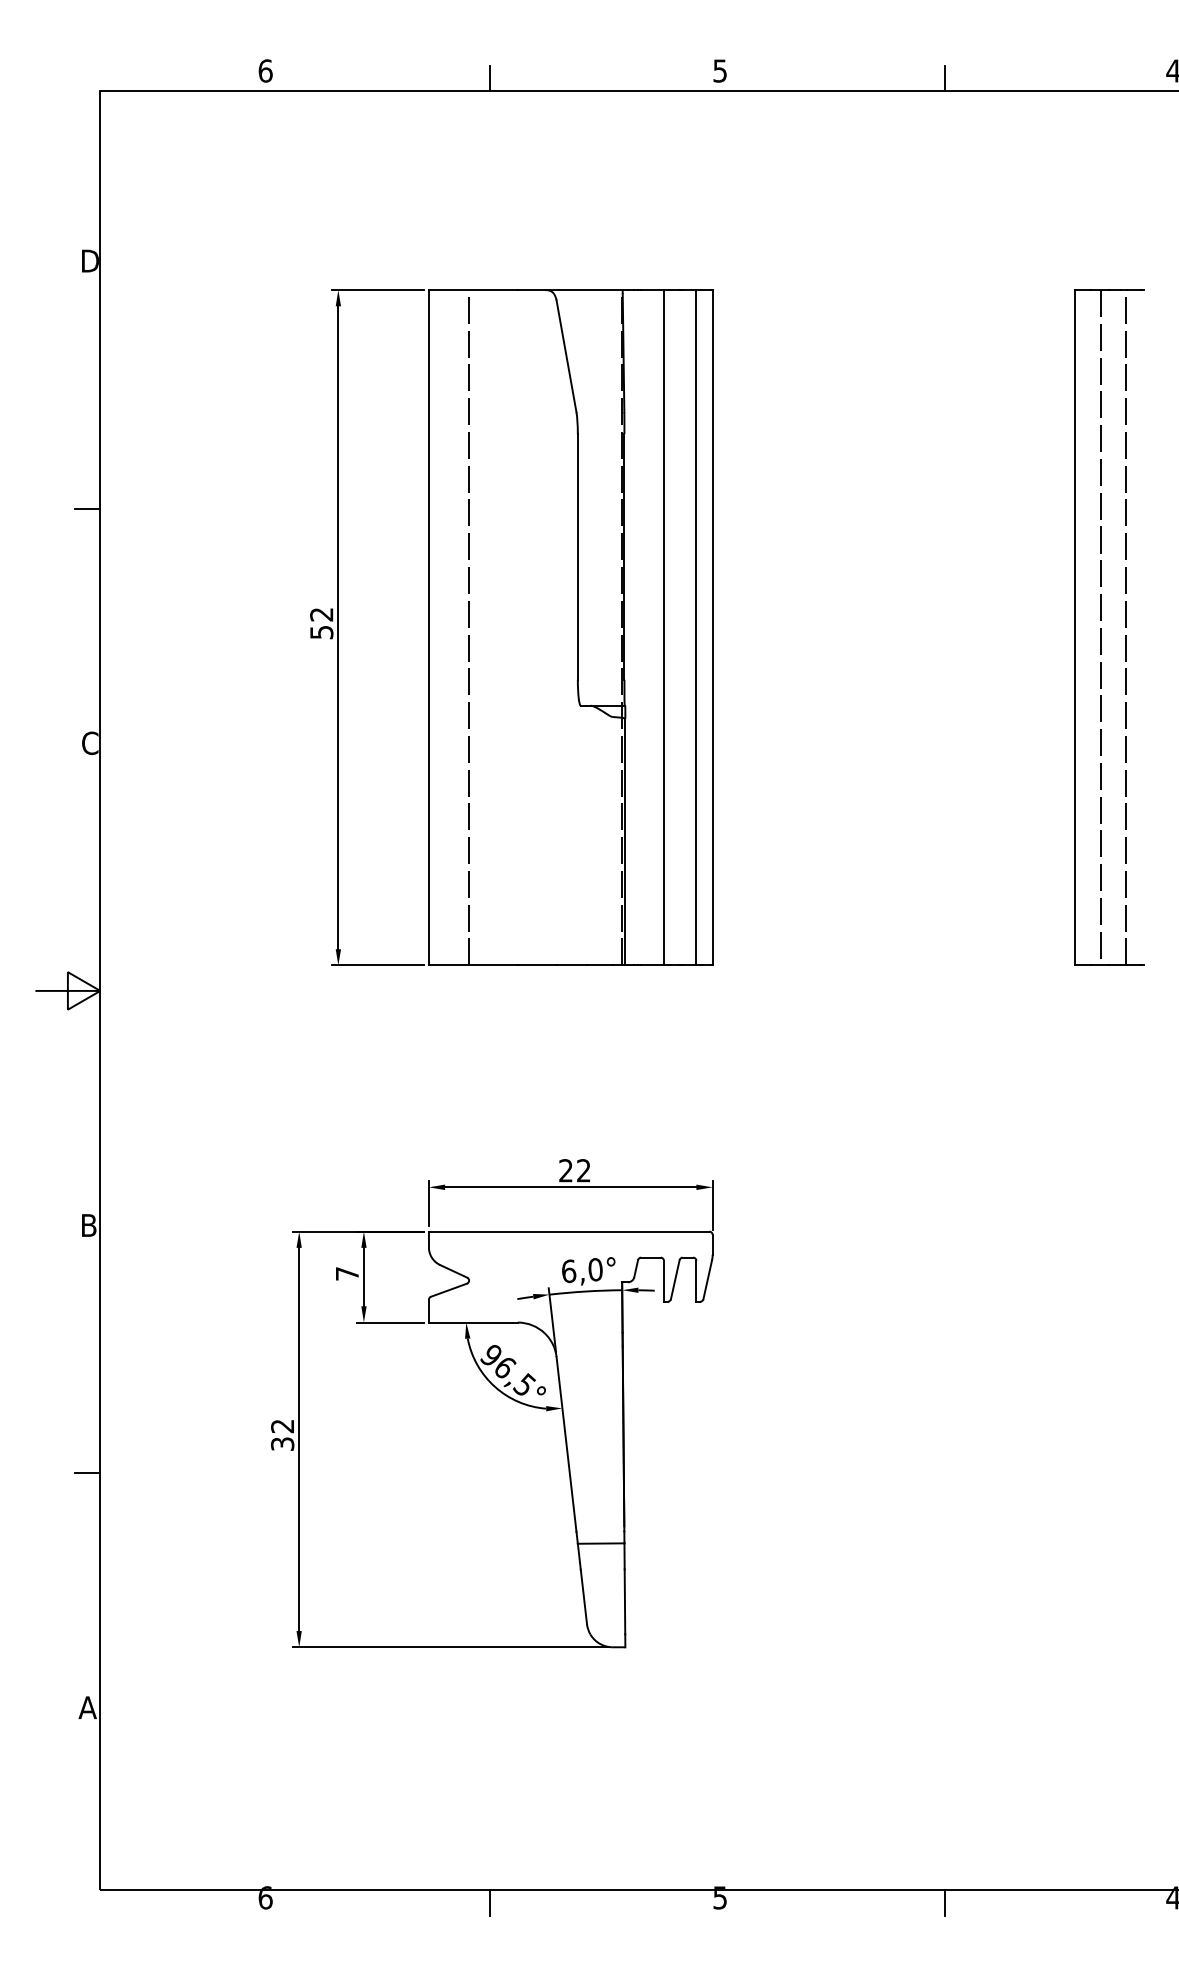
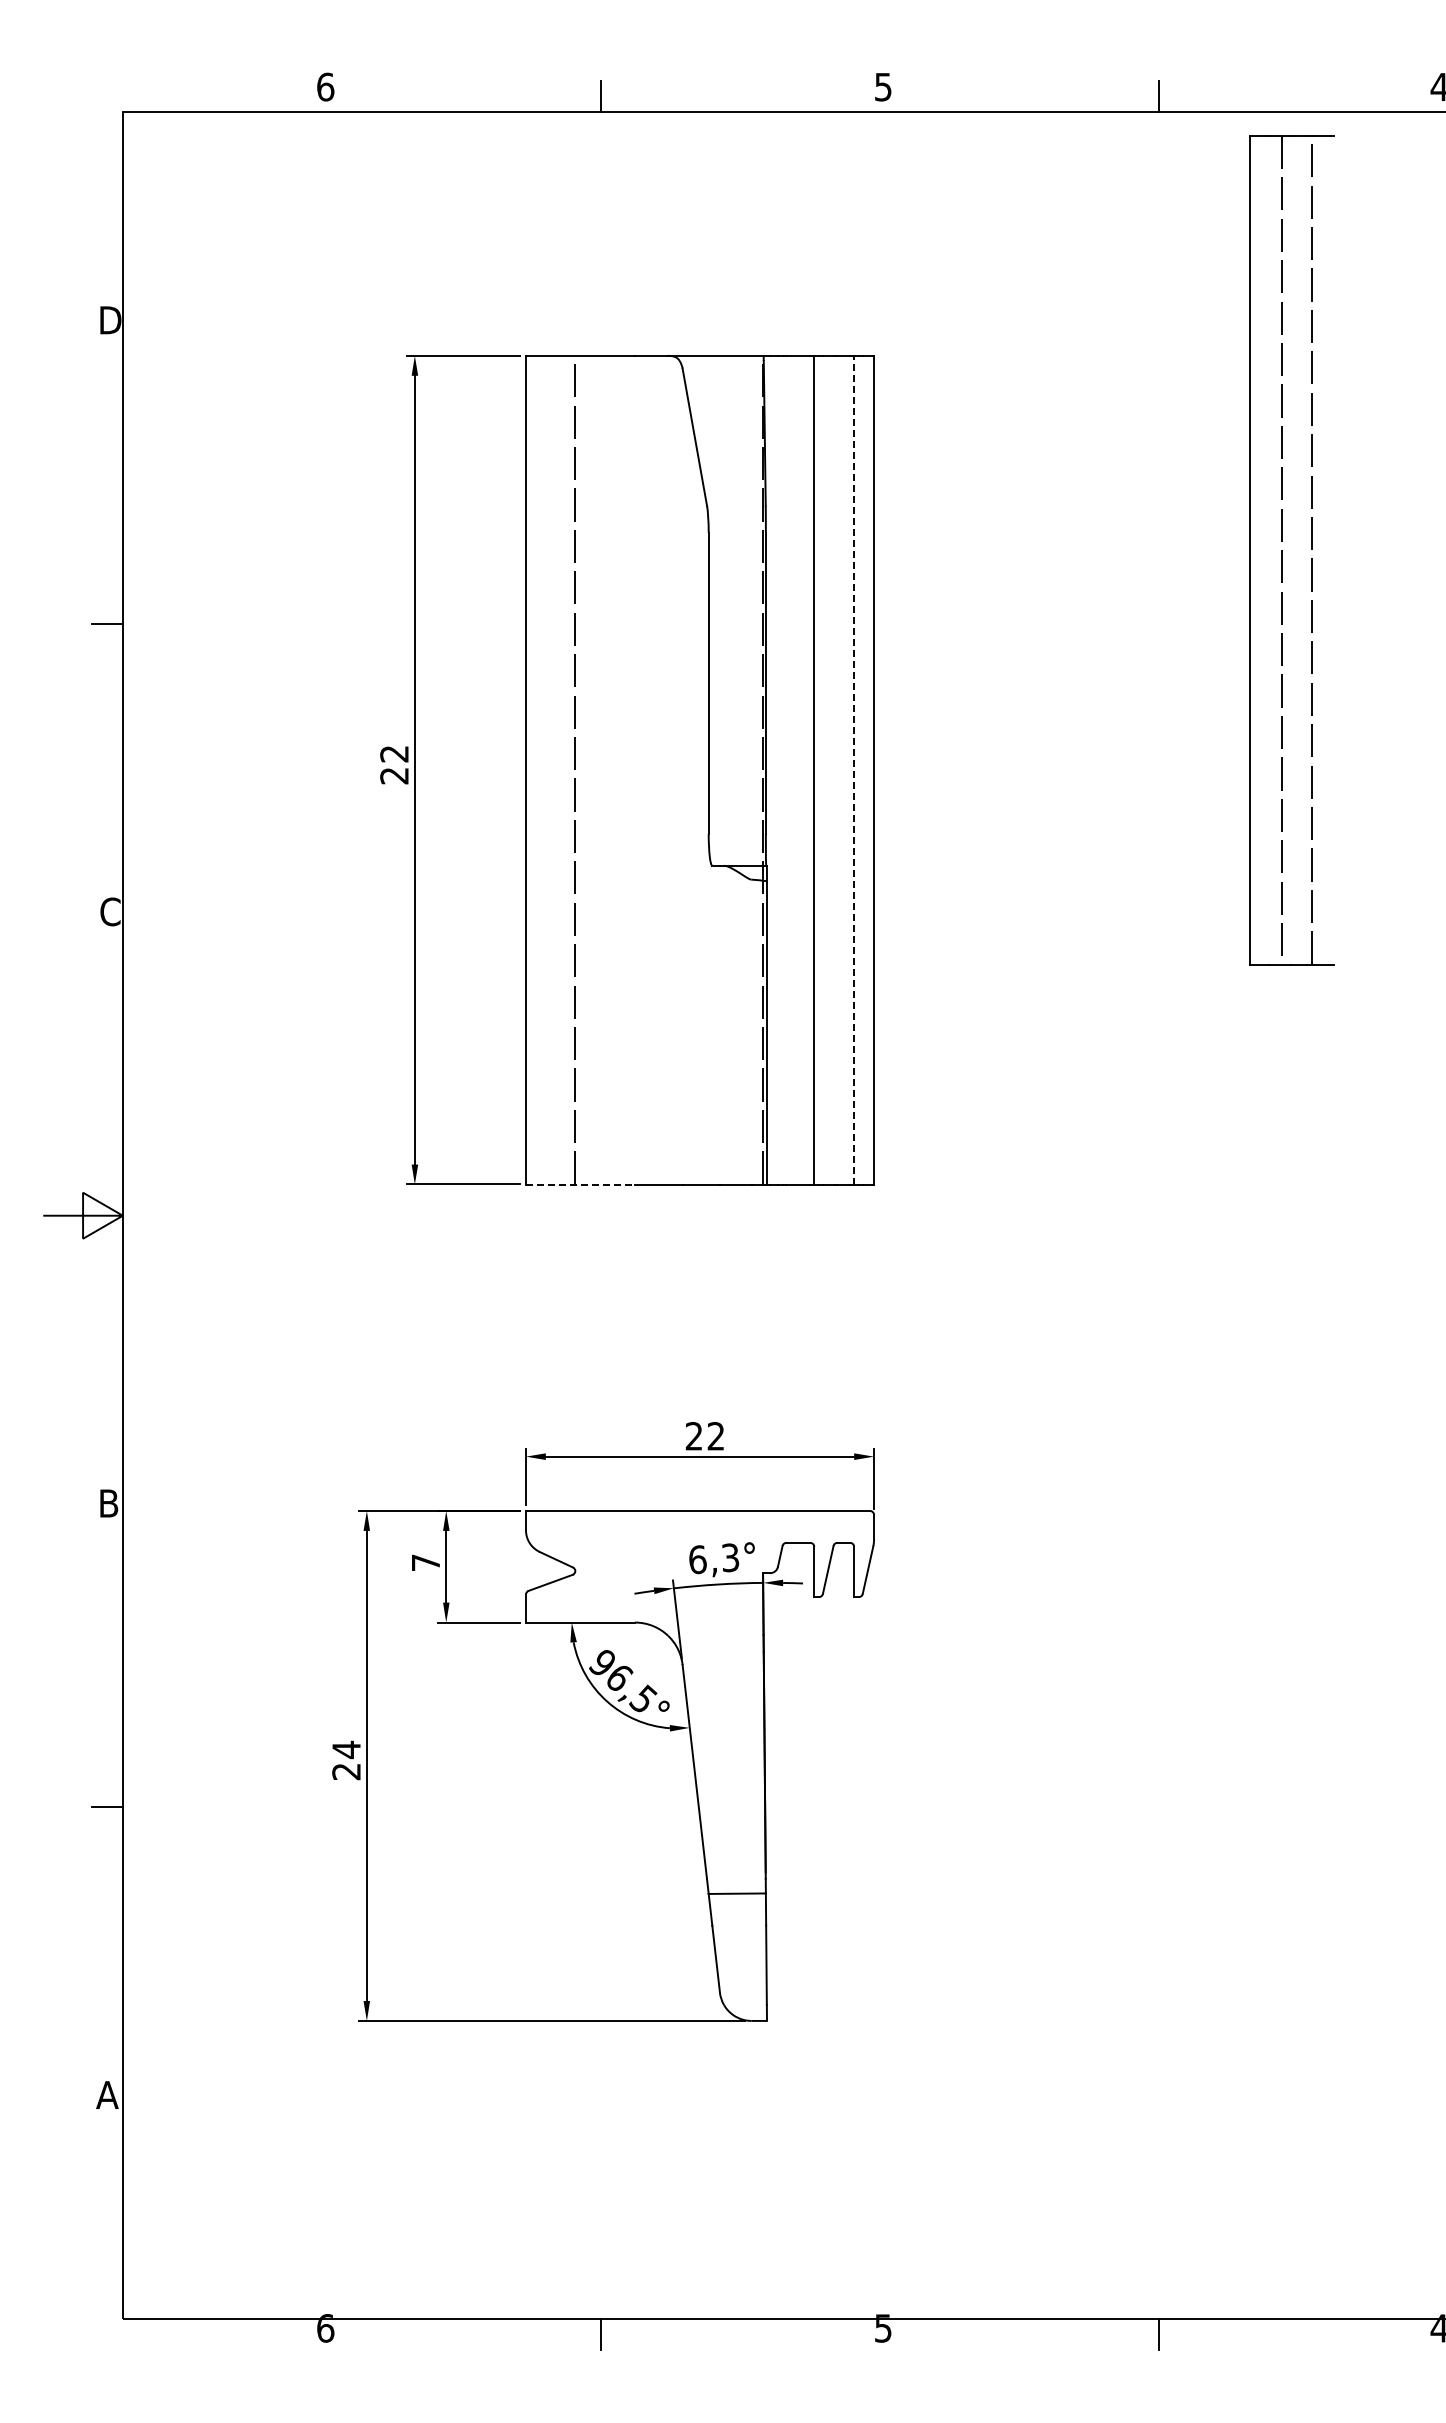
line: (696, 627) -> (854, 769), solid -> dashed
part: (1101, 628) -> (1282, 550), moved
text: (321, 632) -> (394, 776), 52 -> 22
line: (473, 965) -> (580, 1184), solid -> dashed
text: (595, 1269) -> (730, 1557), 6,0° -> 6,3°
text: (282, 1434) -> (346, 1760), 32 -> 24

